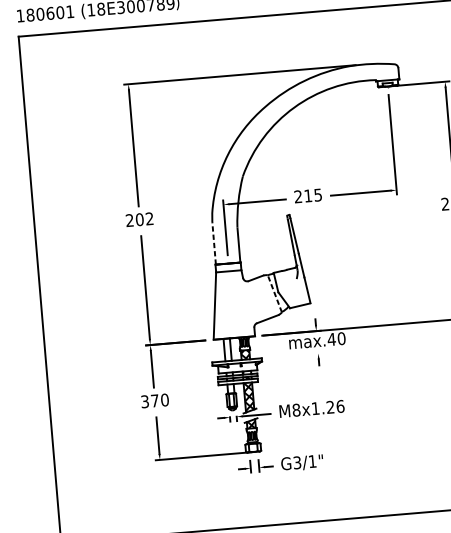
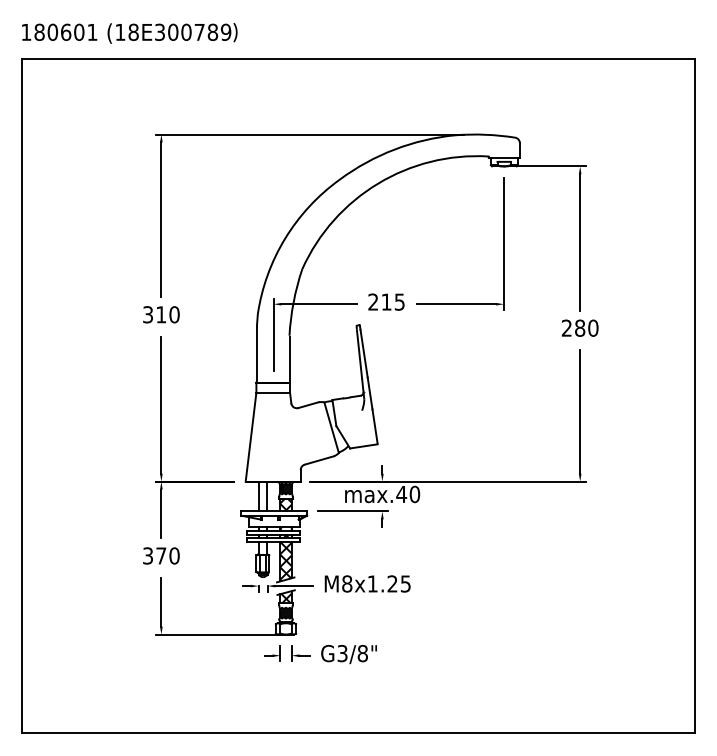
text: (139, 219) -> (161, 314), 202 -> 310
line: (213, 242) -> (256, 353), dashed -> solid
line: (274, 293) -> (331, 427), dashed -> solid
line: (296, 355) -> (353, 511), added
text: (340, 406) -> (405, 583), M8x1.26 -> M8x1.25
text: (312, 461) -> (362, 653), G3/1" -> G3/8"

